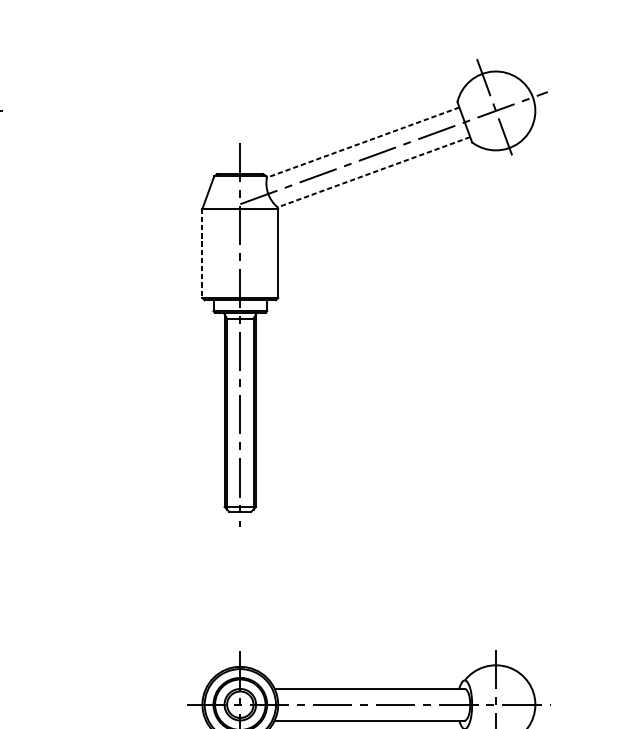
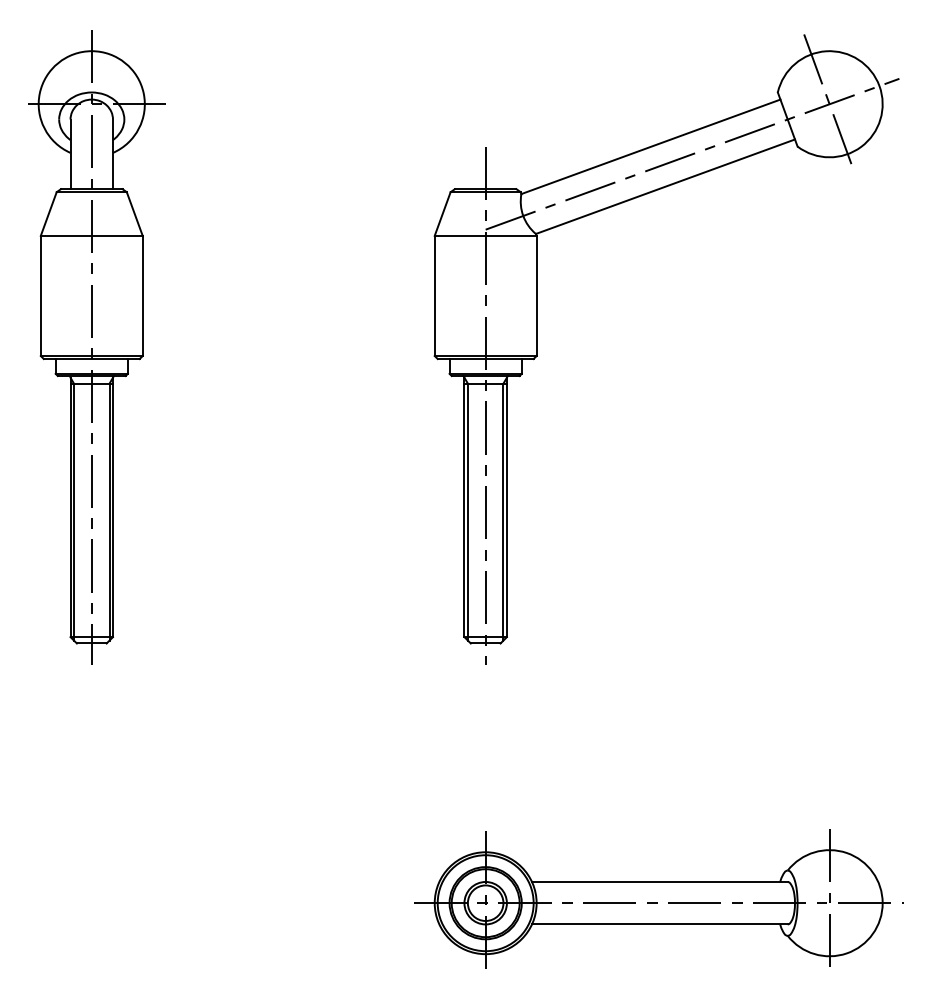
line: (362, 142) -> (650, 146), dashed -> solid
line: (373, 172) -> (665, 186), dashed -> solid
line: (202, 253) -> (434, 296), dashed -> solid

